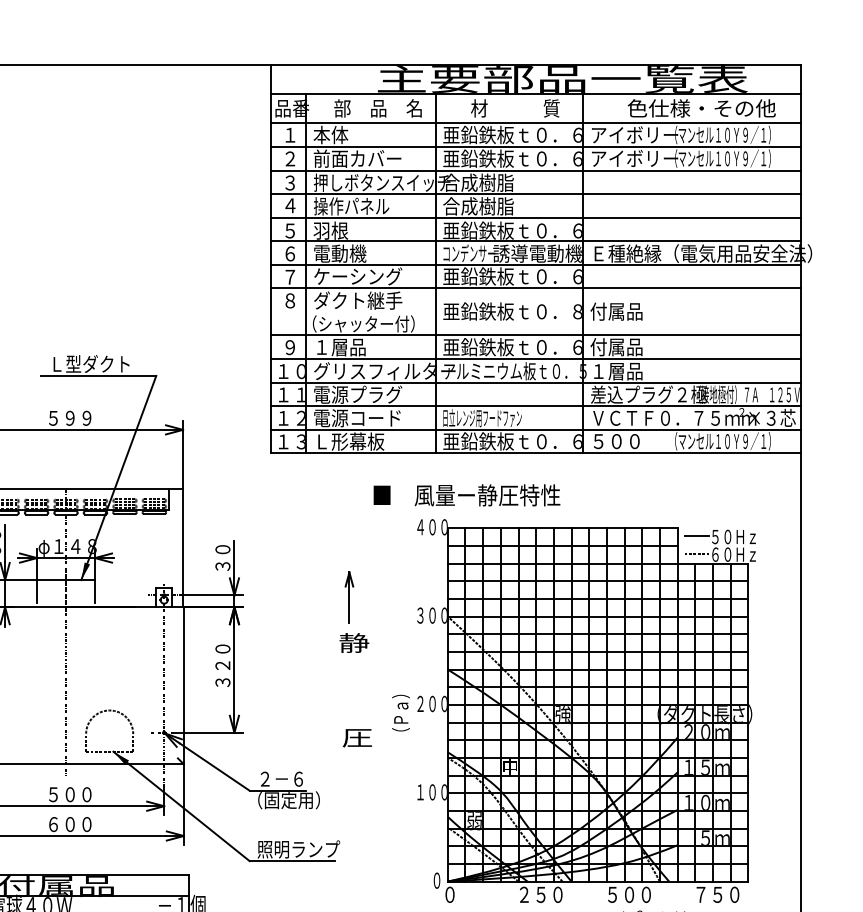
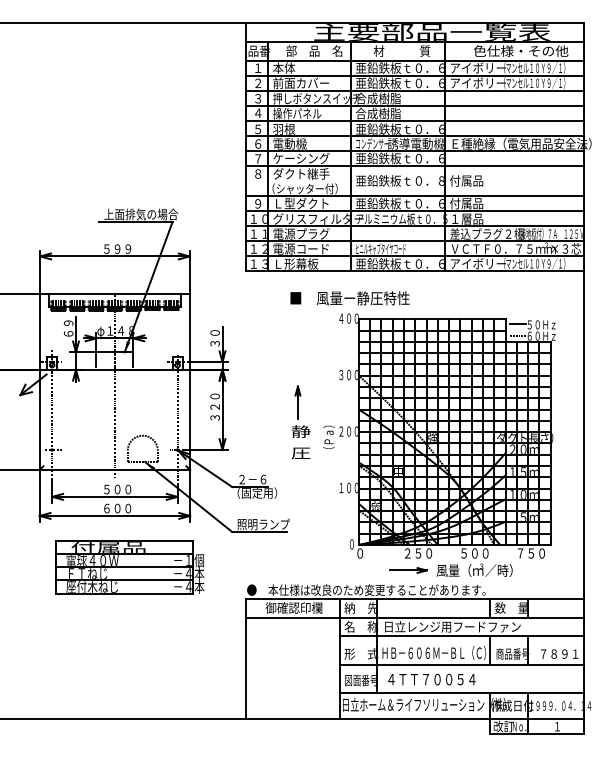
text: (358, 346) -> (301, 203), １層品 -> Ｌ型ダクト
text: (107, 364) -> (141, 214), Ｌ型ダクト -> 上面排気の場合
text: (483, 417) -> (381, 248), 日立レンジ用フードファン -> ビニルキャブタイヤコード
text: (635, 440) -> (478, 263), ５００ -> アイボリー
text: (466, 495) -> (349, 298), moved
part: (353, 611) -> (300, 411), moved

